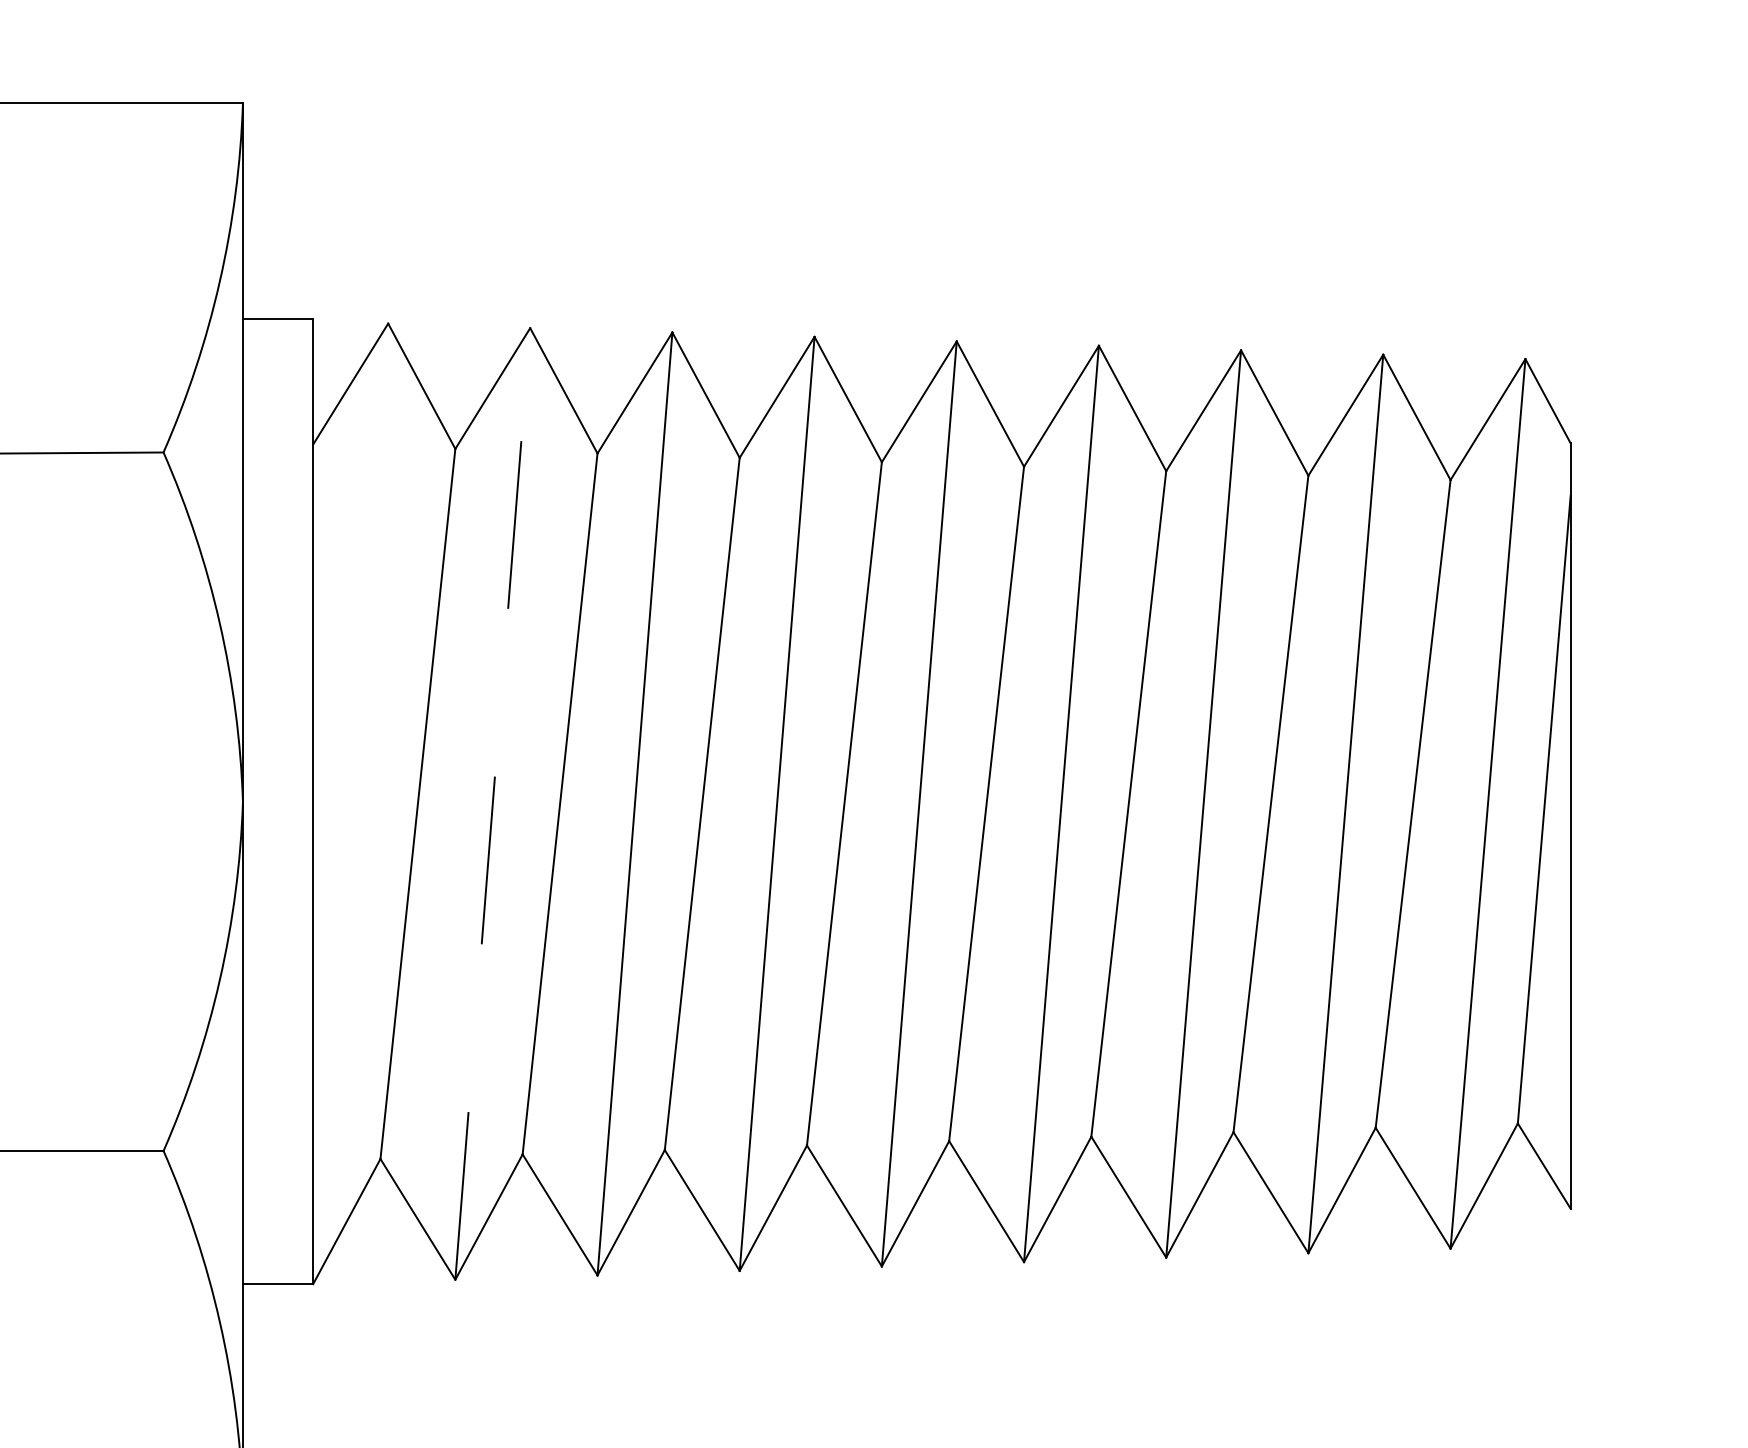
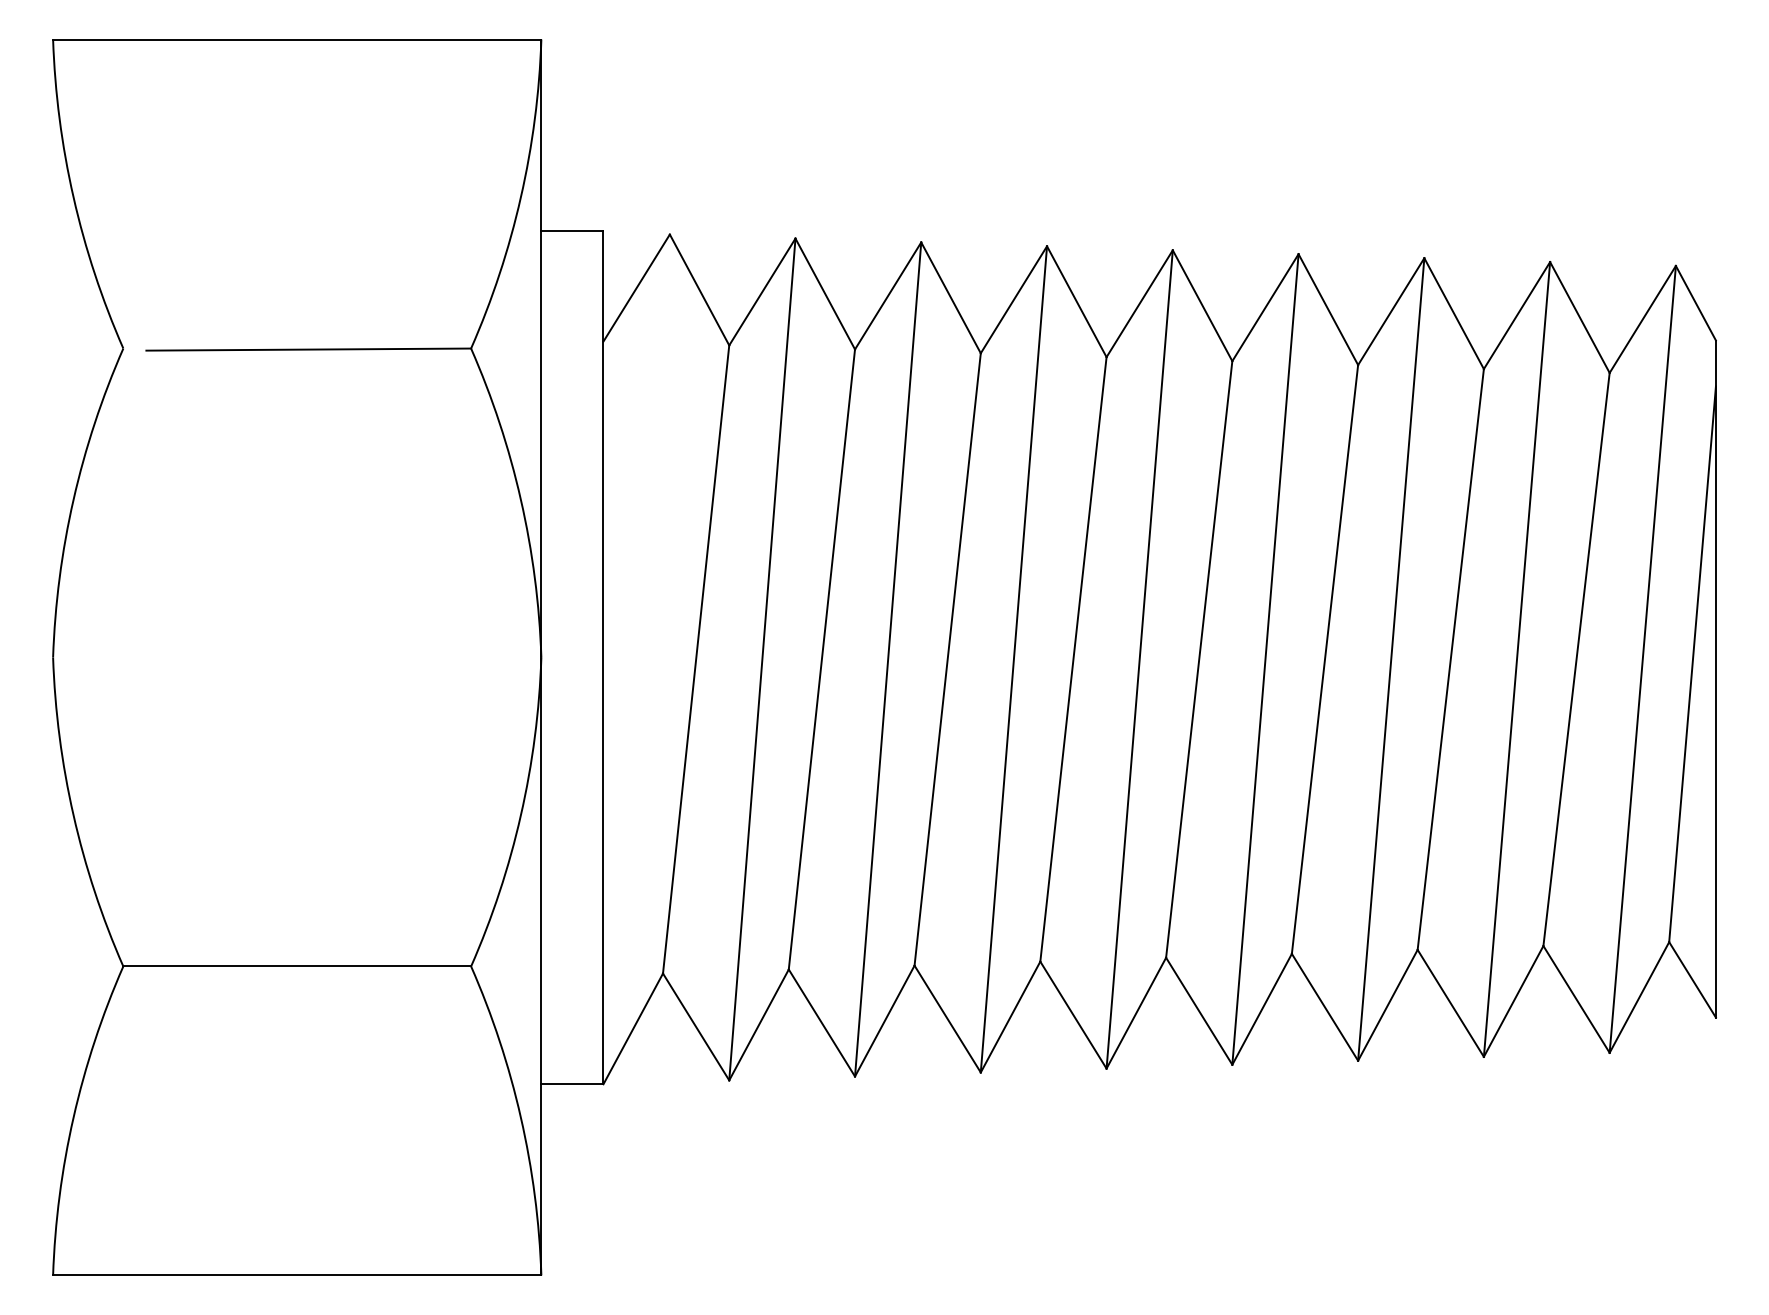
line: (492, 802) -> (762, 658), dashed -> solid

